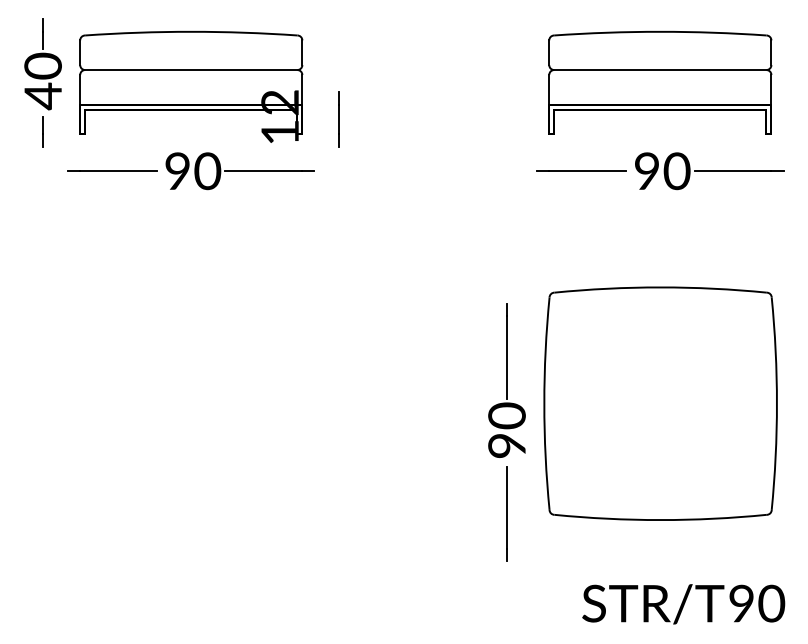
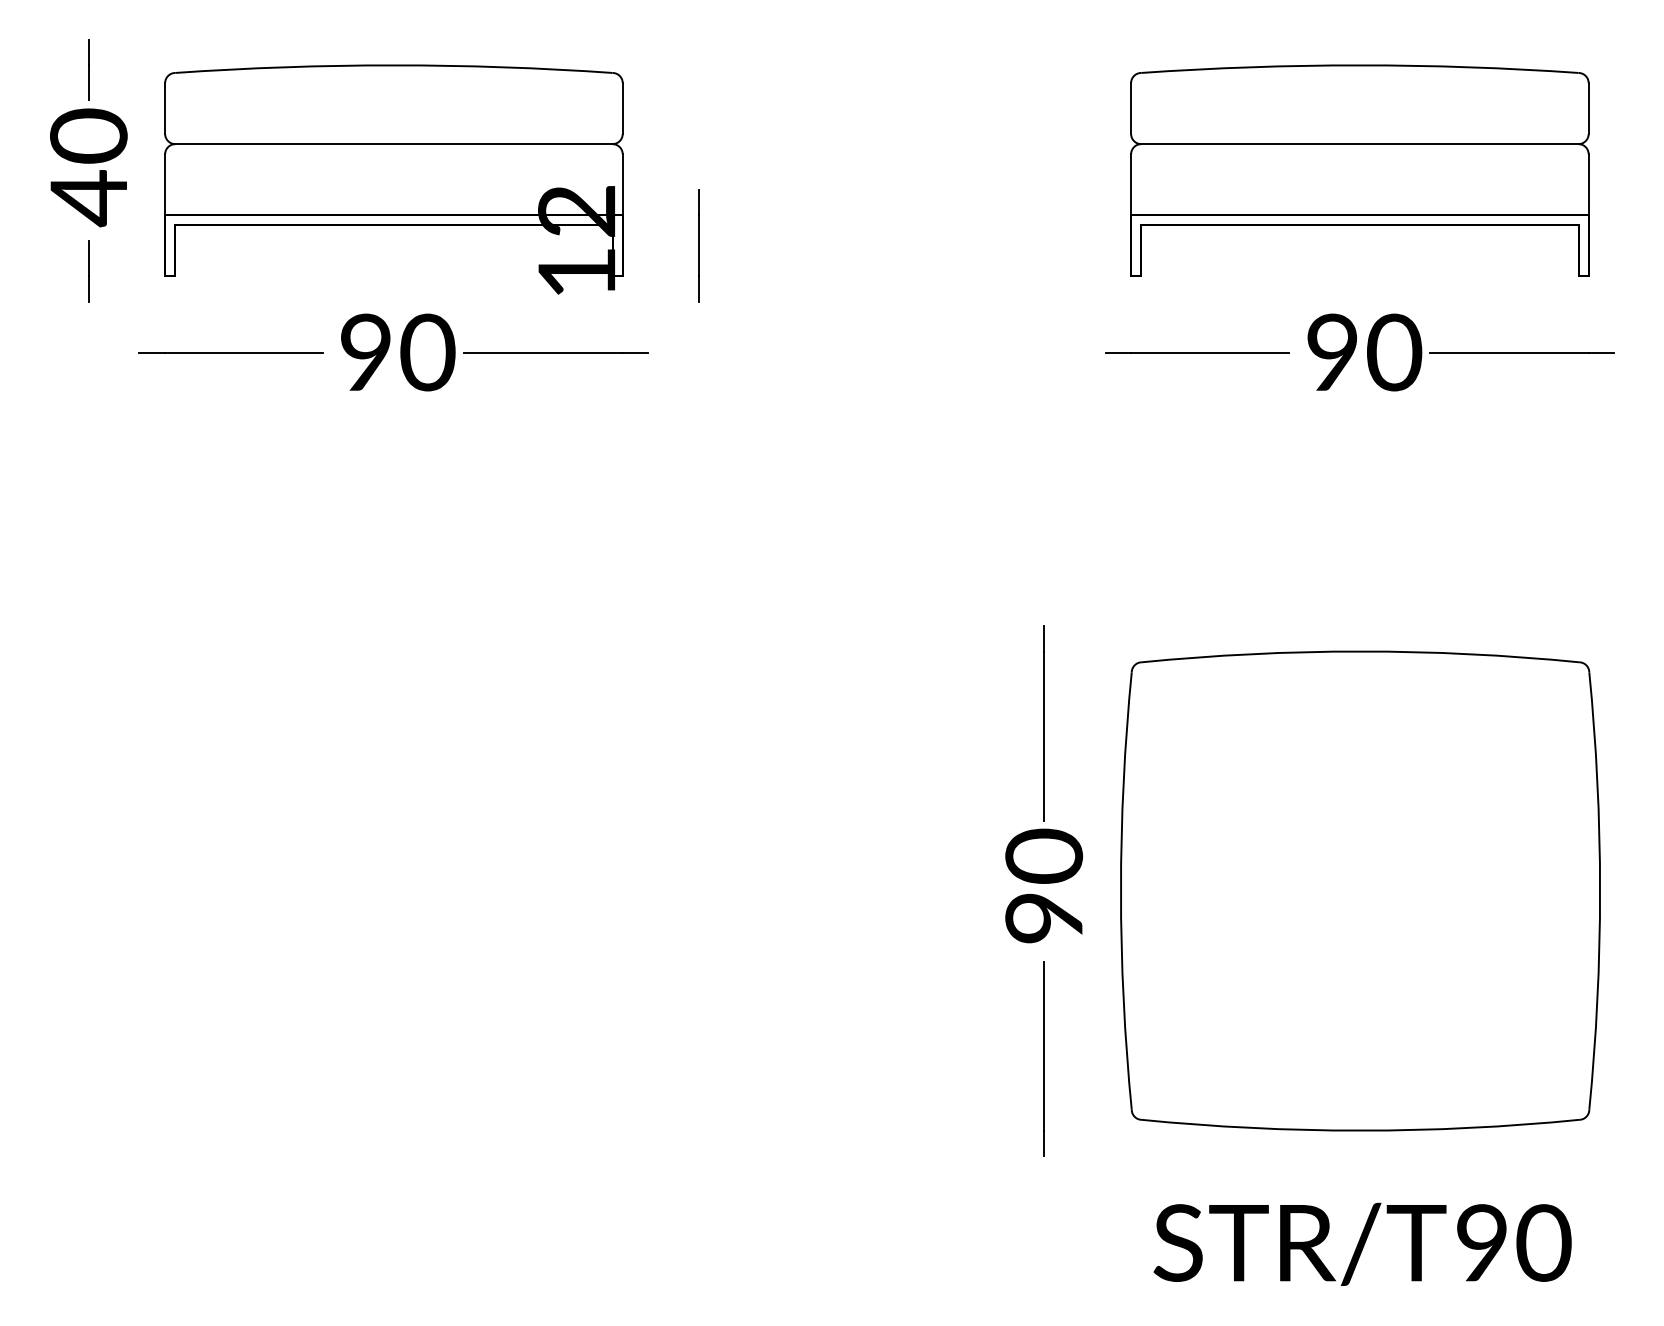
part: (660, 403) -> (1360, 890), moved
text: (683, 604) -> (1362, 1244), moved

